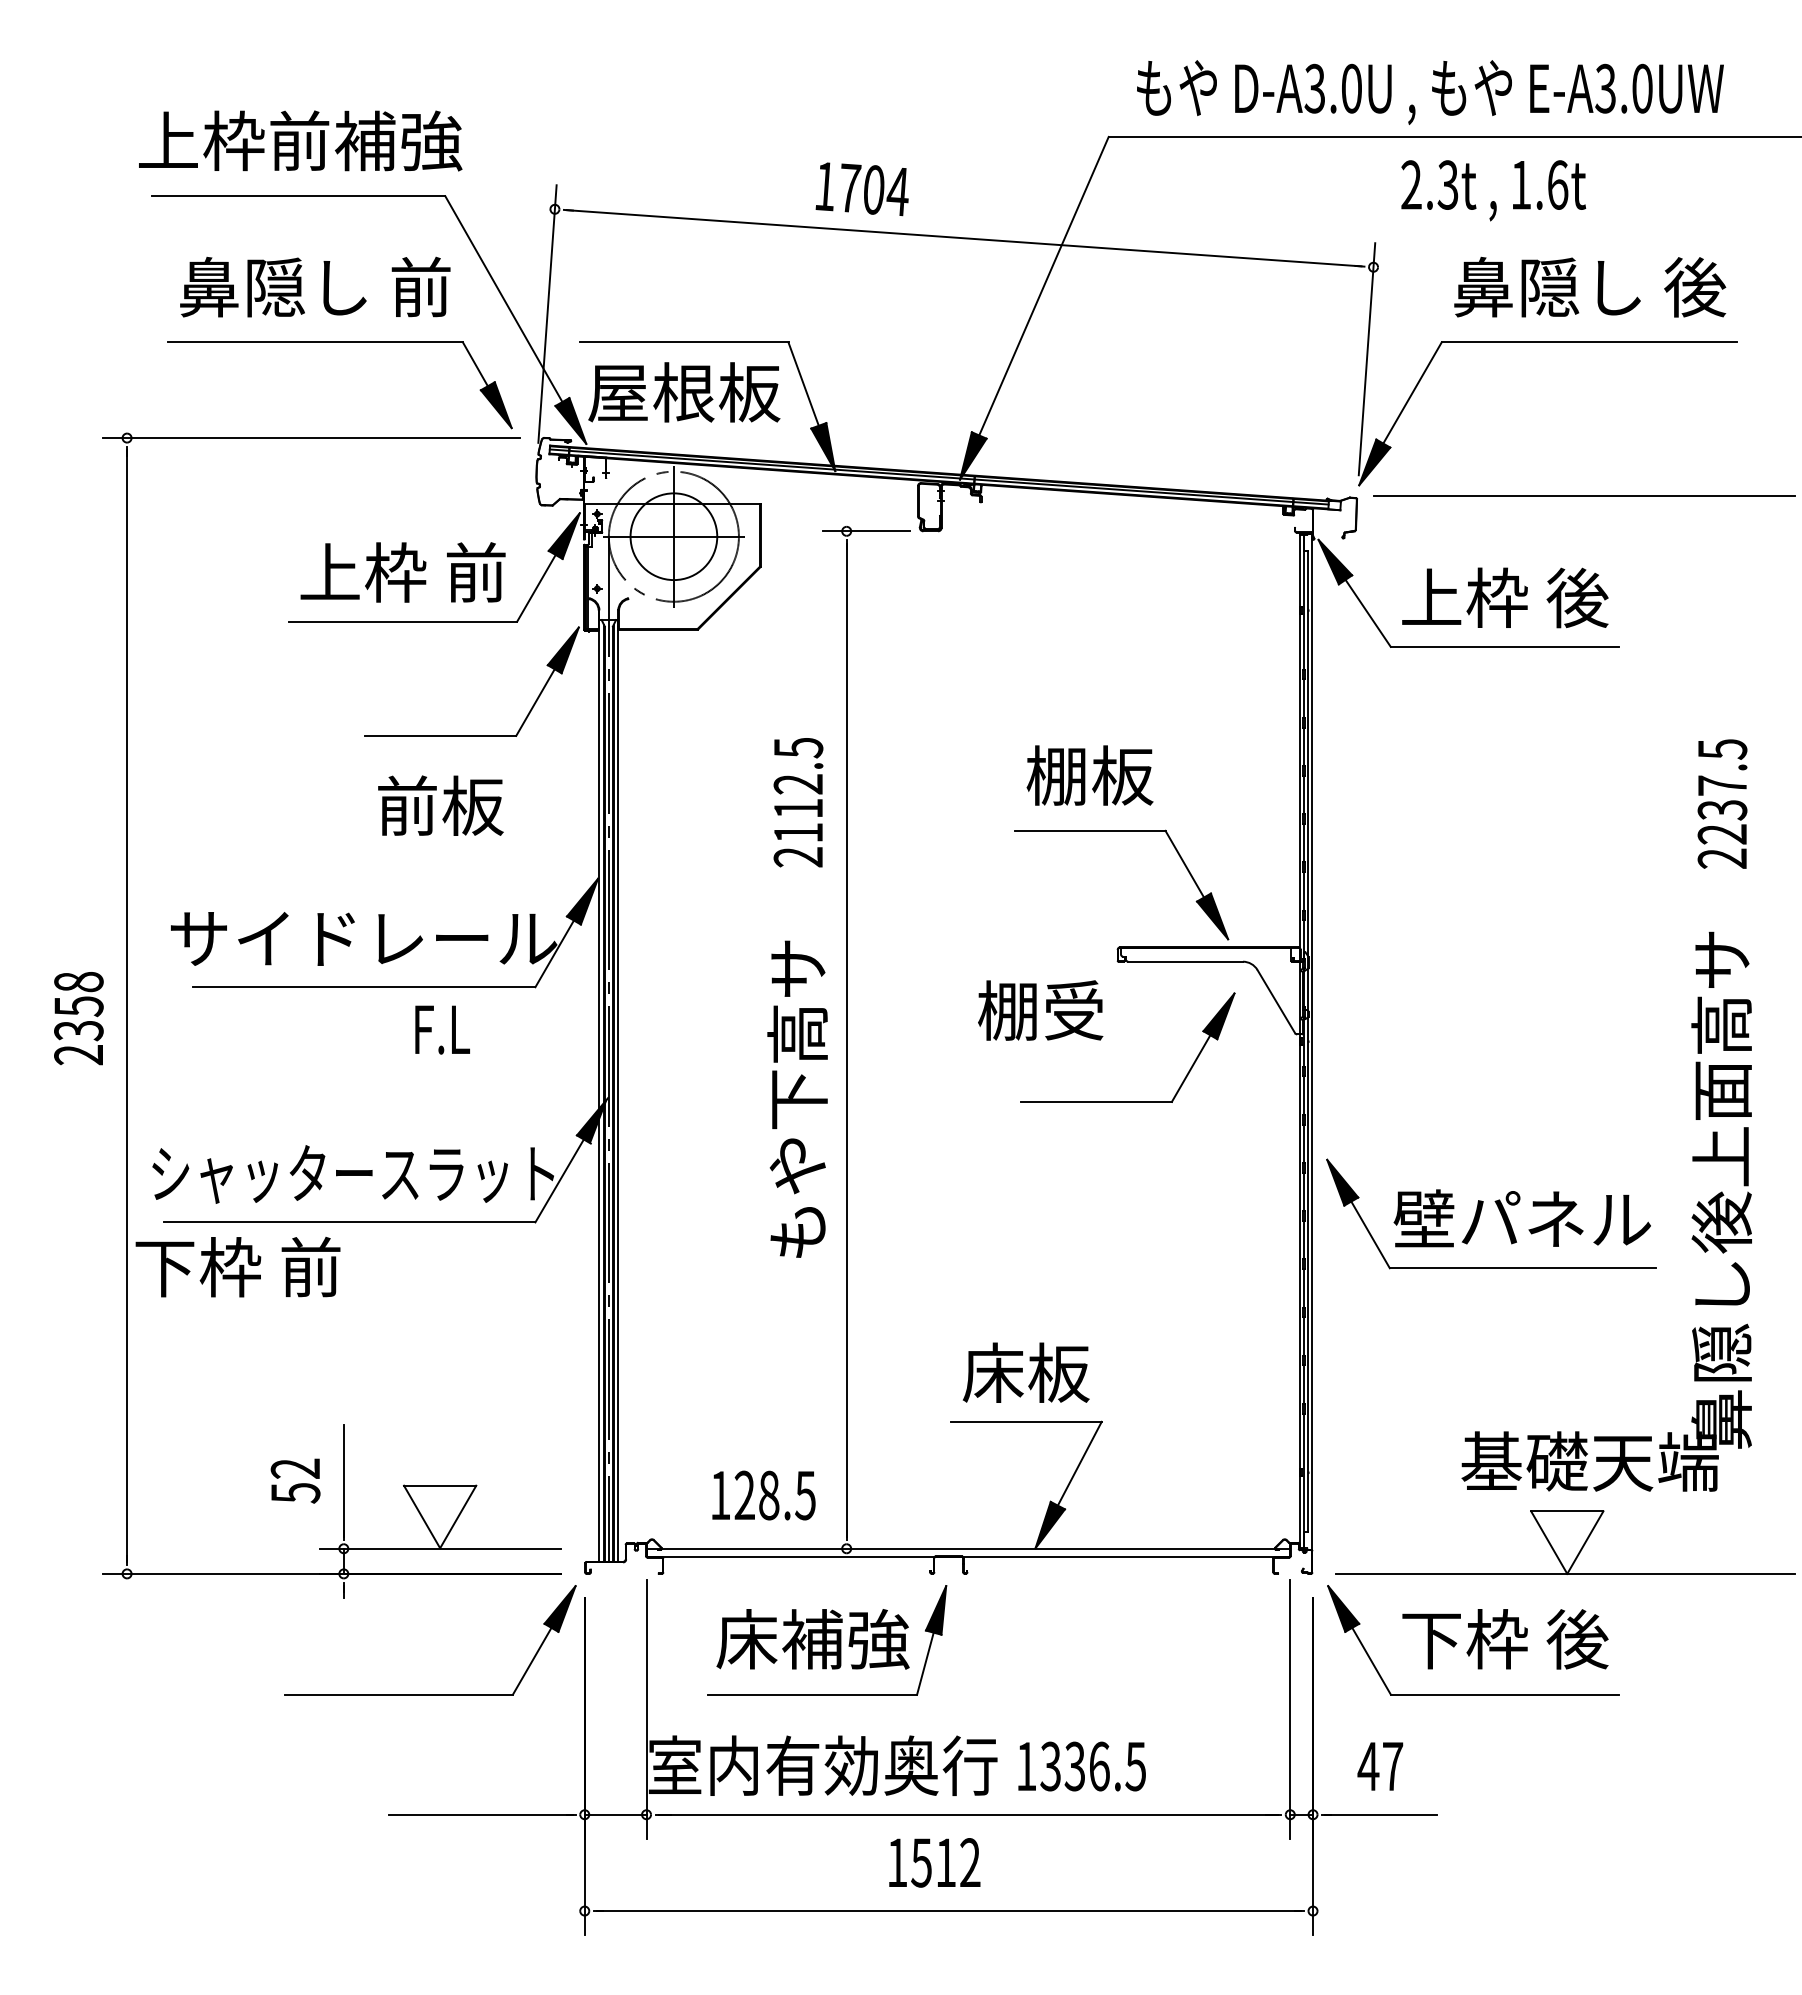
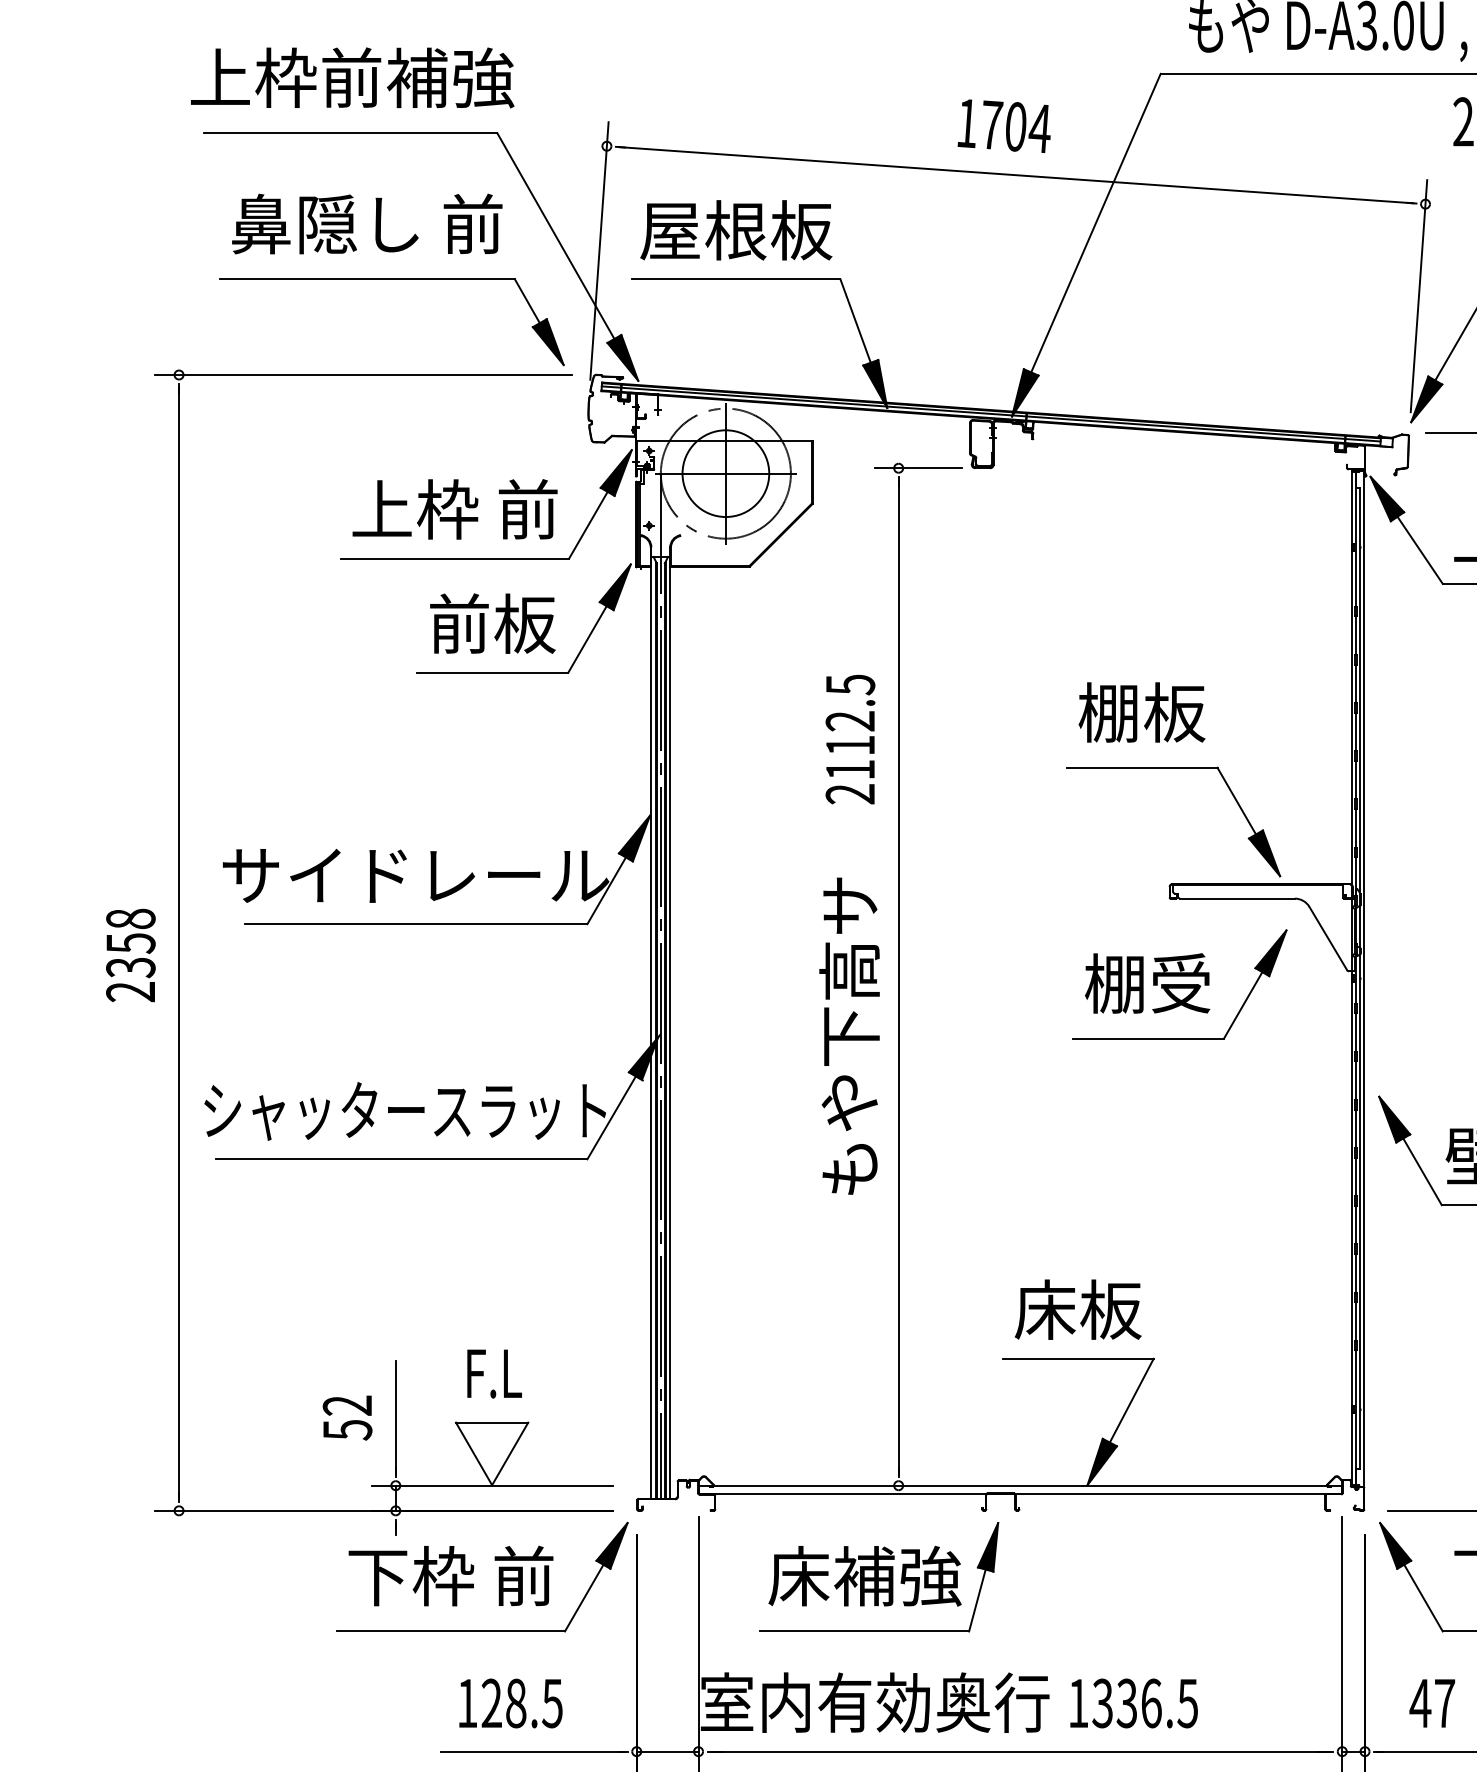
text: (861, 189) -> (1003, 126), moved
text: (684, 392) -> (736, 230), moved
text: (440, 805) -> (492, 623), moved
text: (1040, 1010) -> (1147, 983), moved
text: (442, 1029) -> (494, 1373), moved
text: (237, 1267) -> (450, 1576), moved
text: (763, 1495) -> (510, 1703), moved

